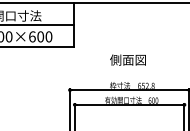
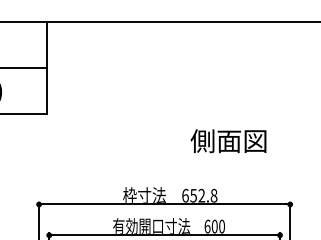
text: (127, 59) -> (227, 139), moved

